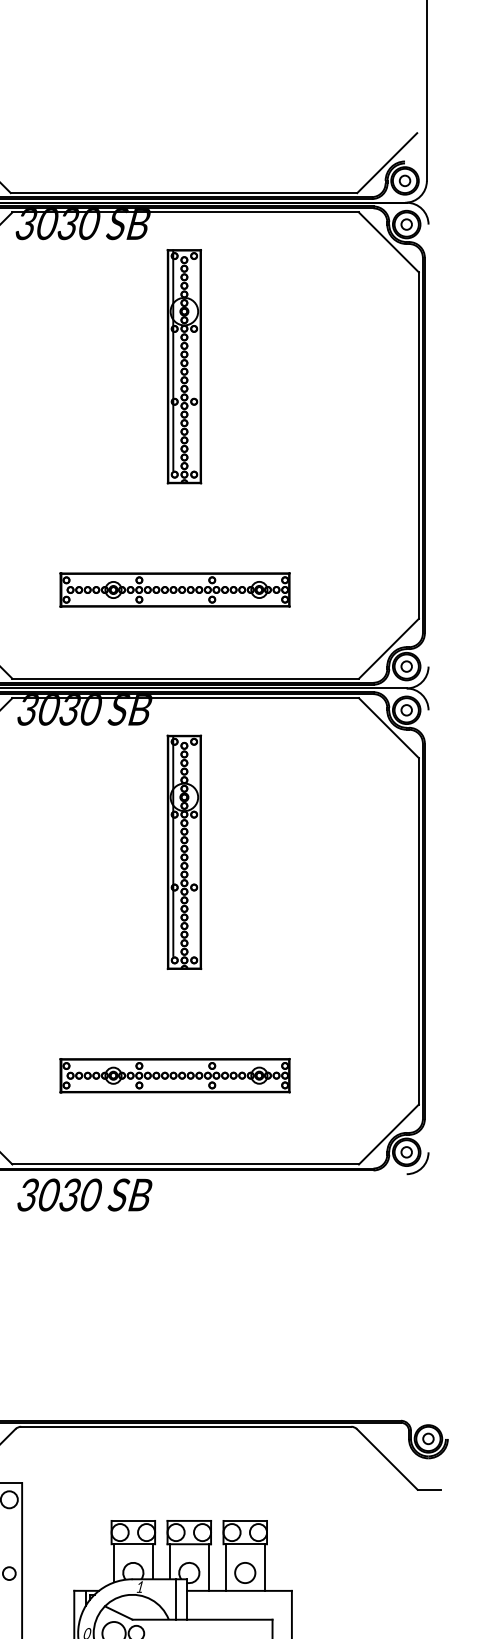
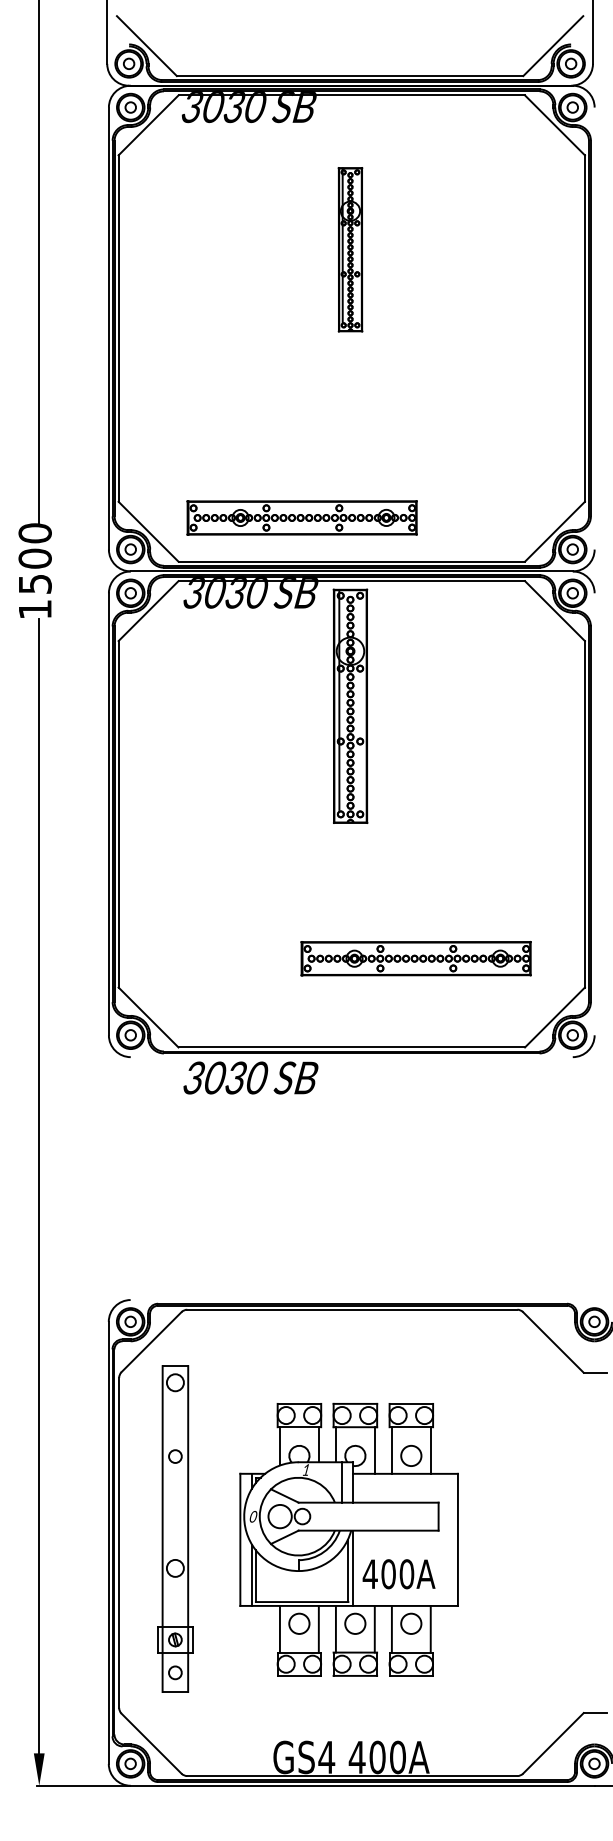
part: (184, 366) -> (350, 249), size x0.7
part: (174, 589) -> (301, 517), moved
part: (184, 851) -> (350, 705), moved
part: (174, 1075) -> (415, 958), moved

